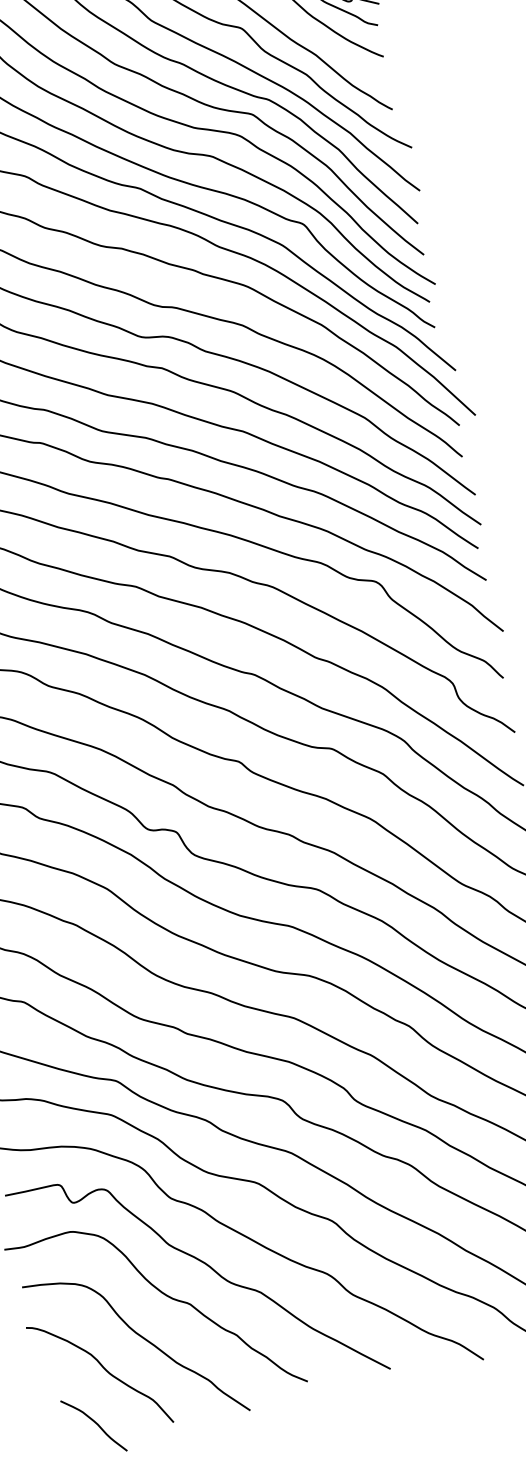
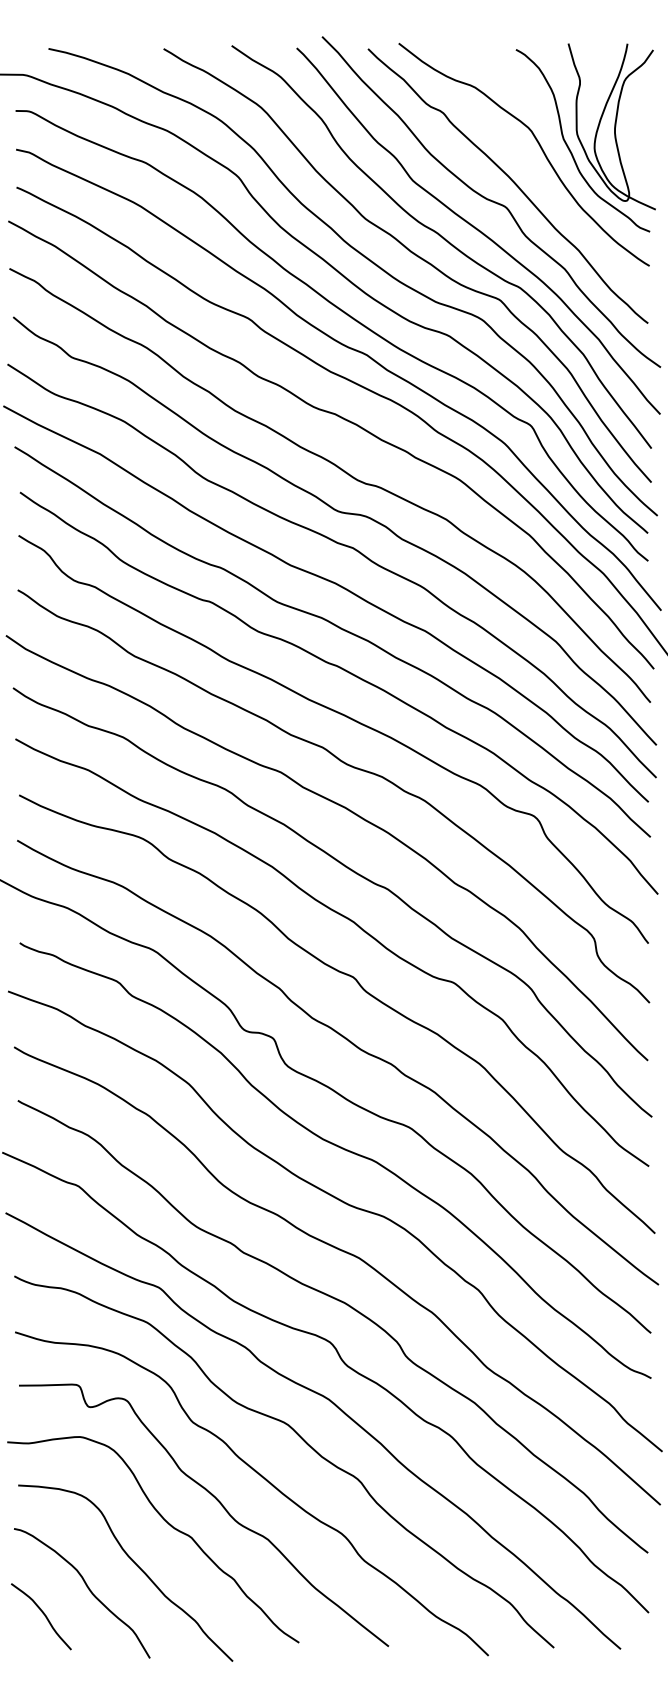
curve: (95, 1423) -> (43, 1614), moved

